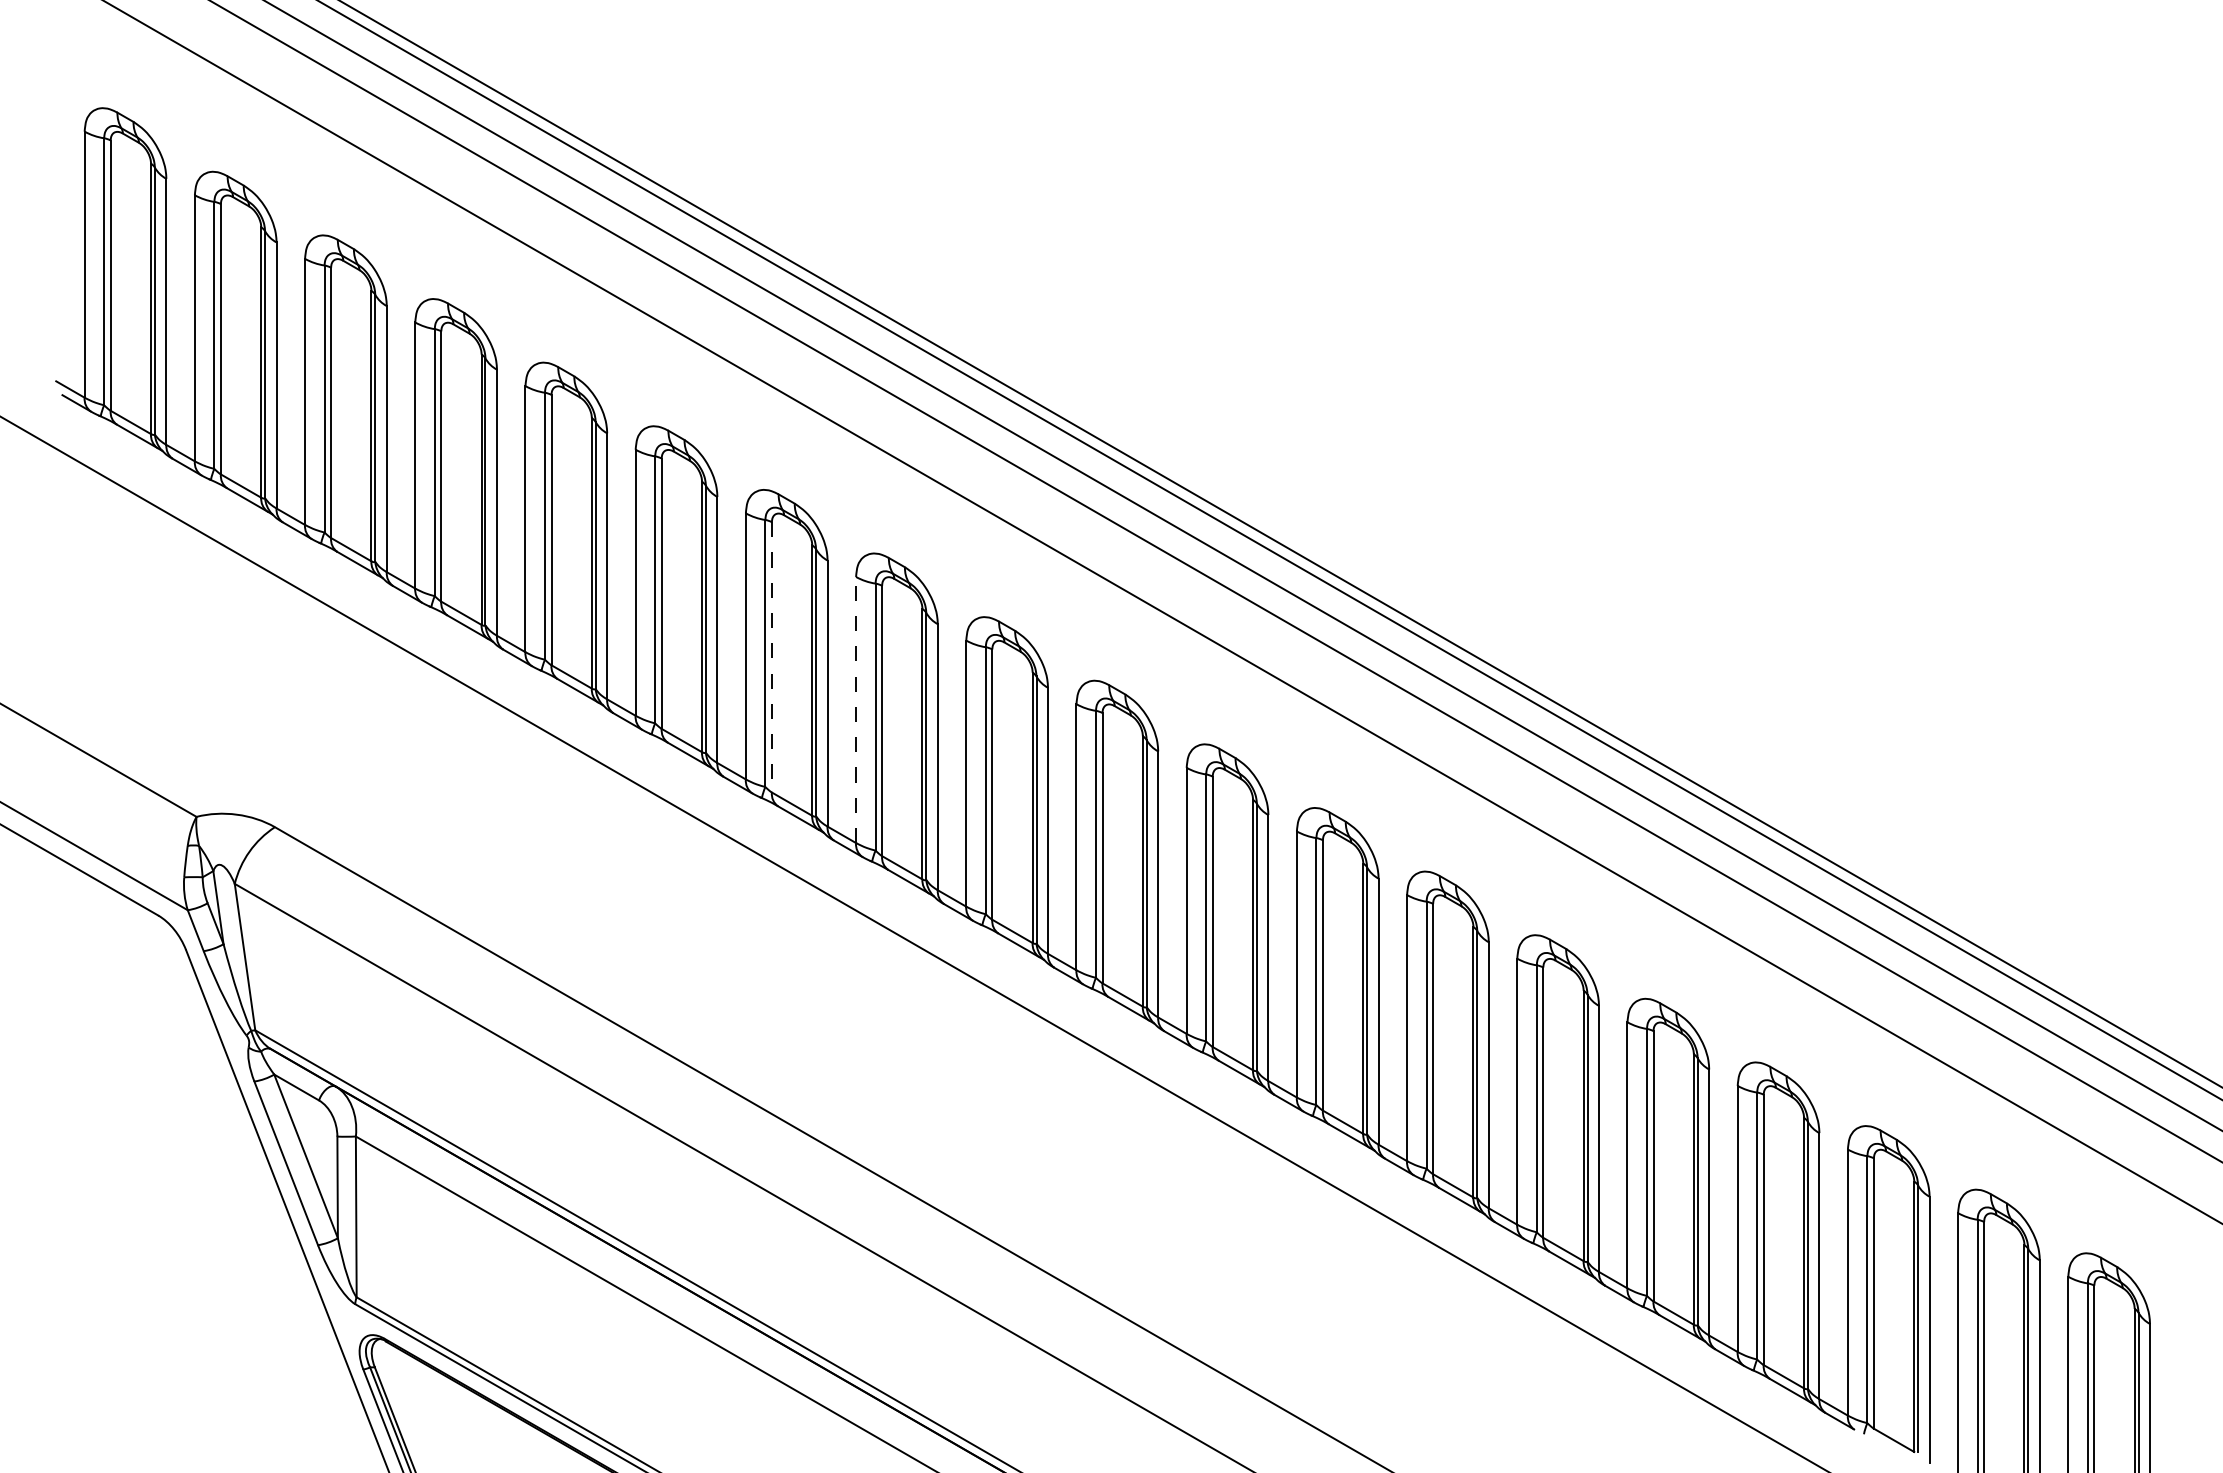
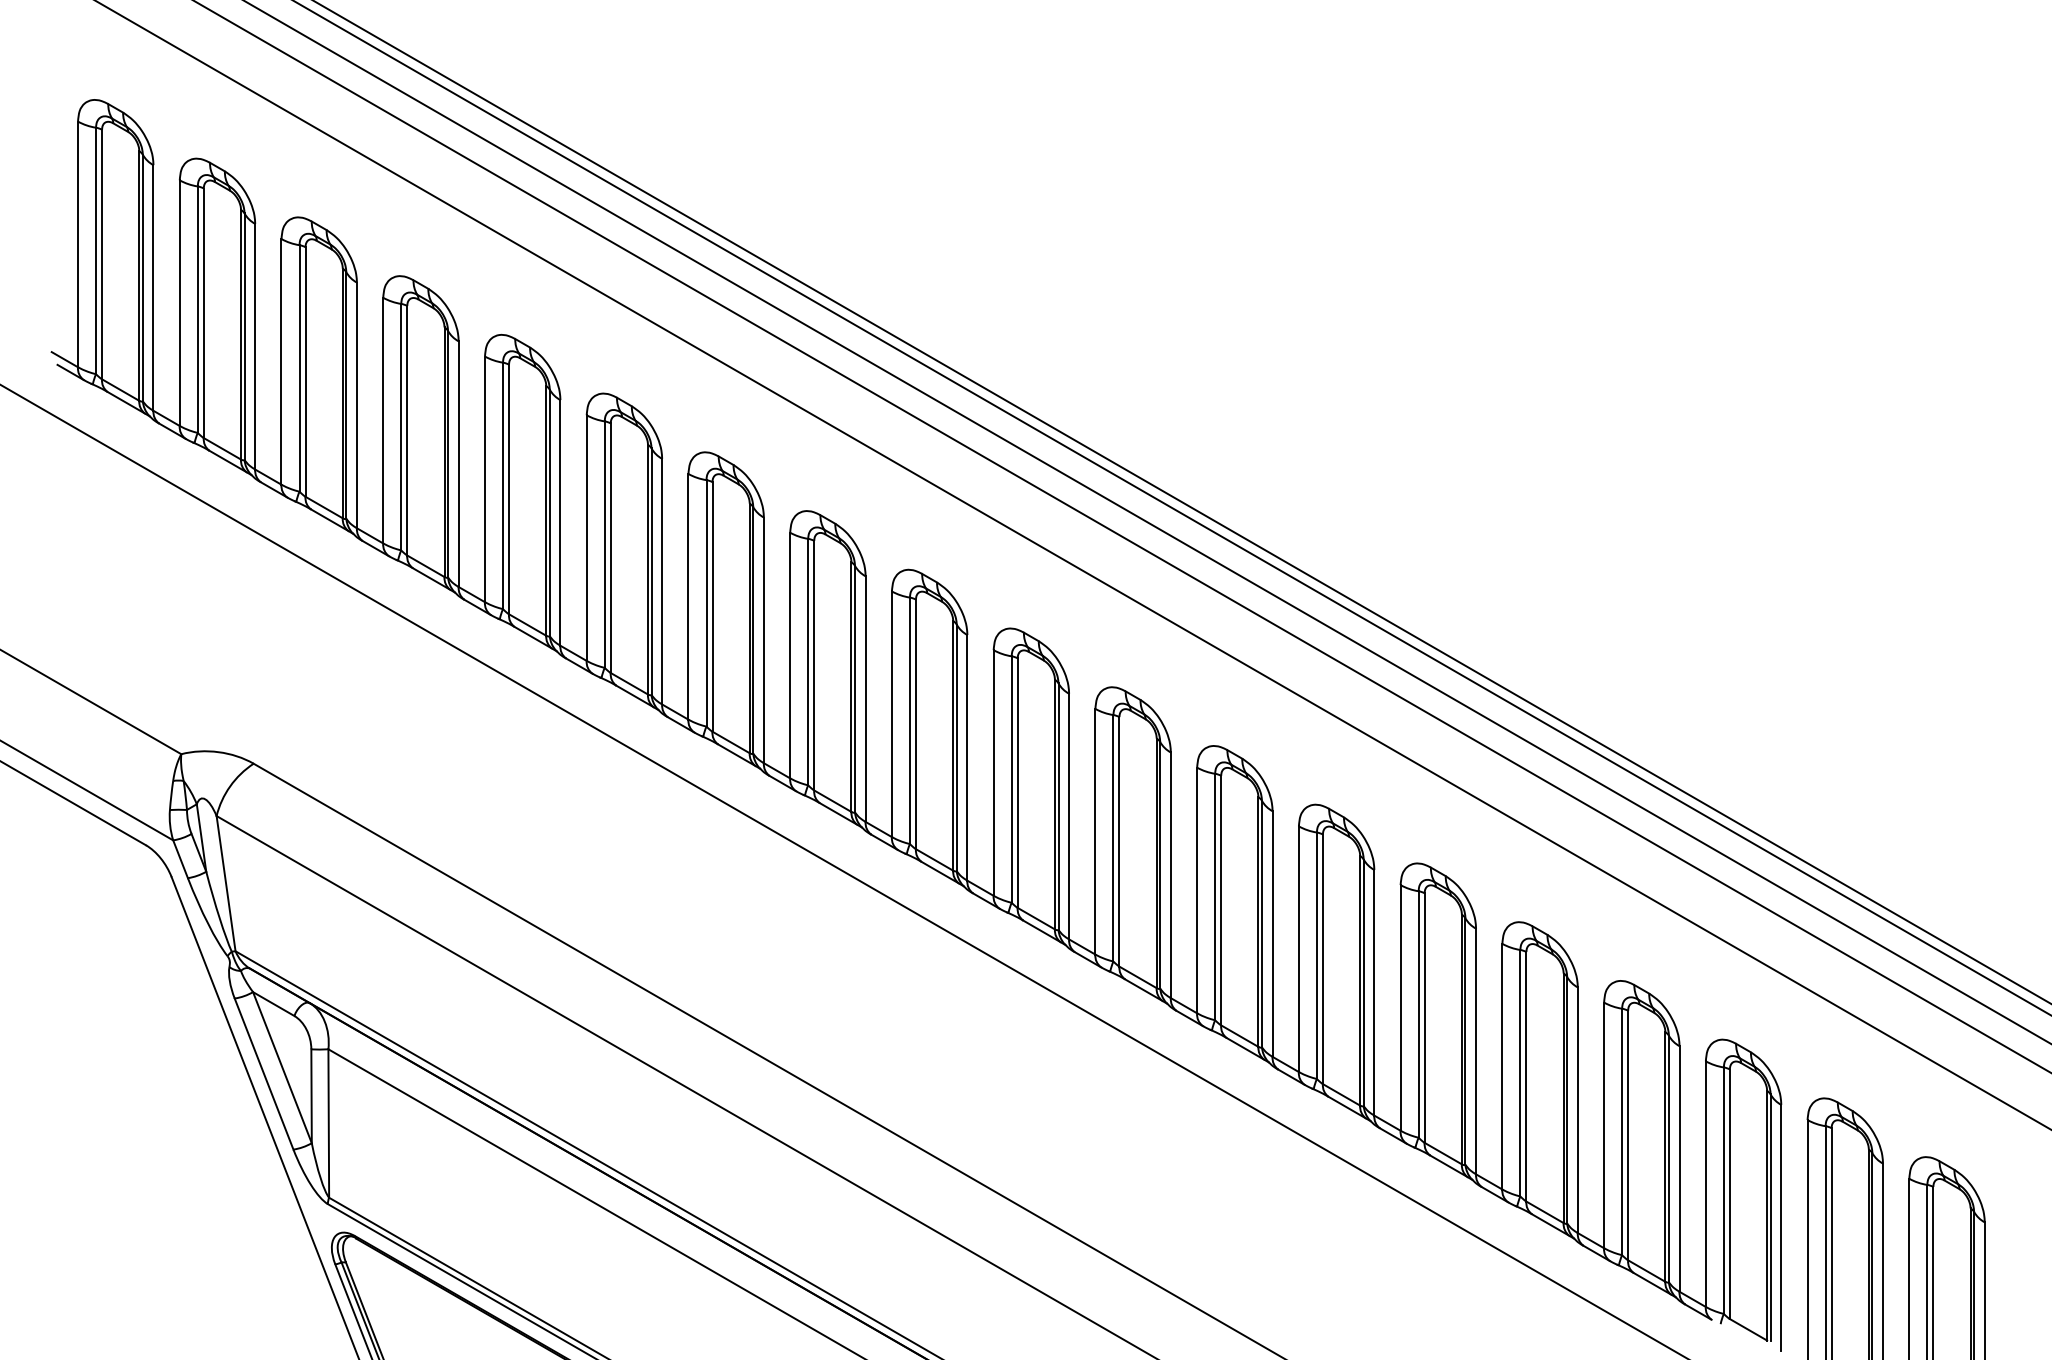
line: (771, 657) -> (712, 607), dashed -> solid
line: (856, 709) -> (790, 655), dashed -> solid

